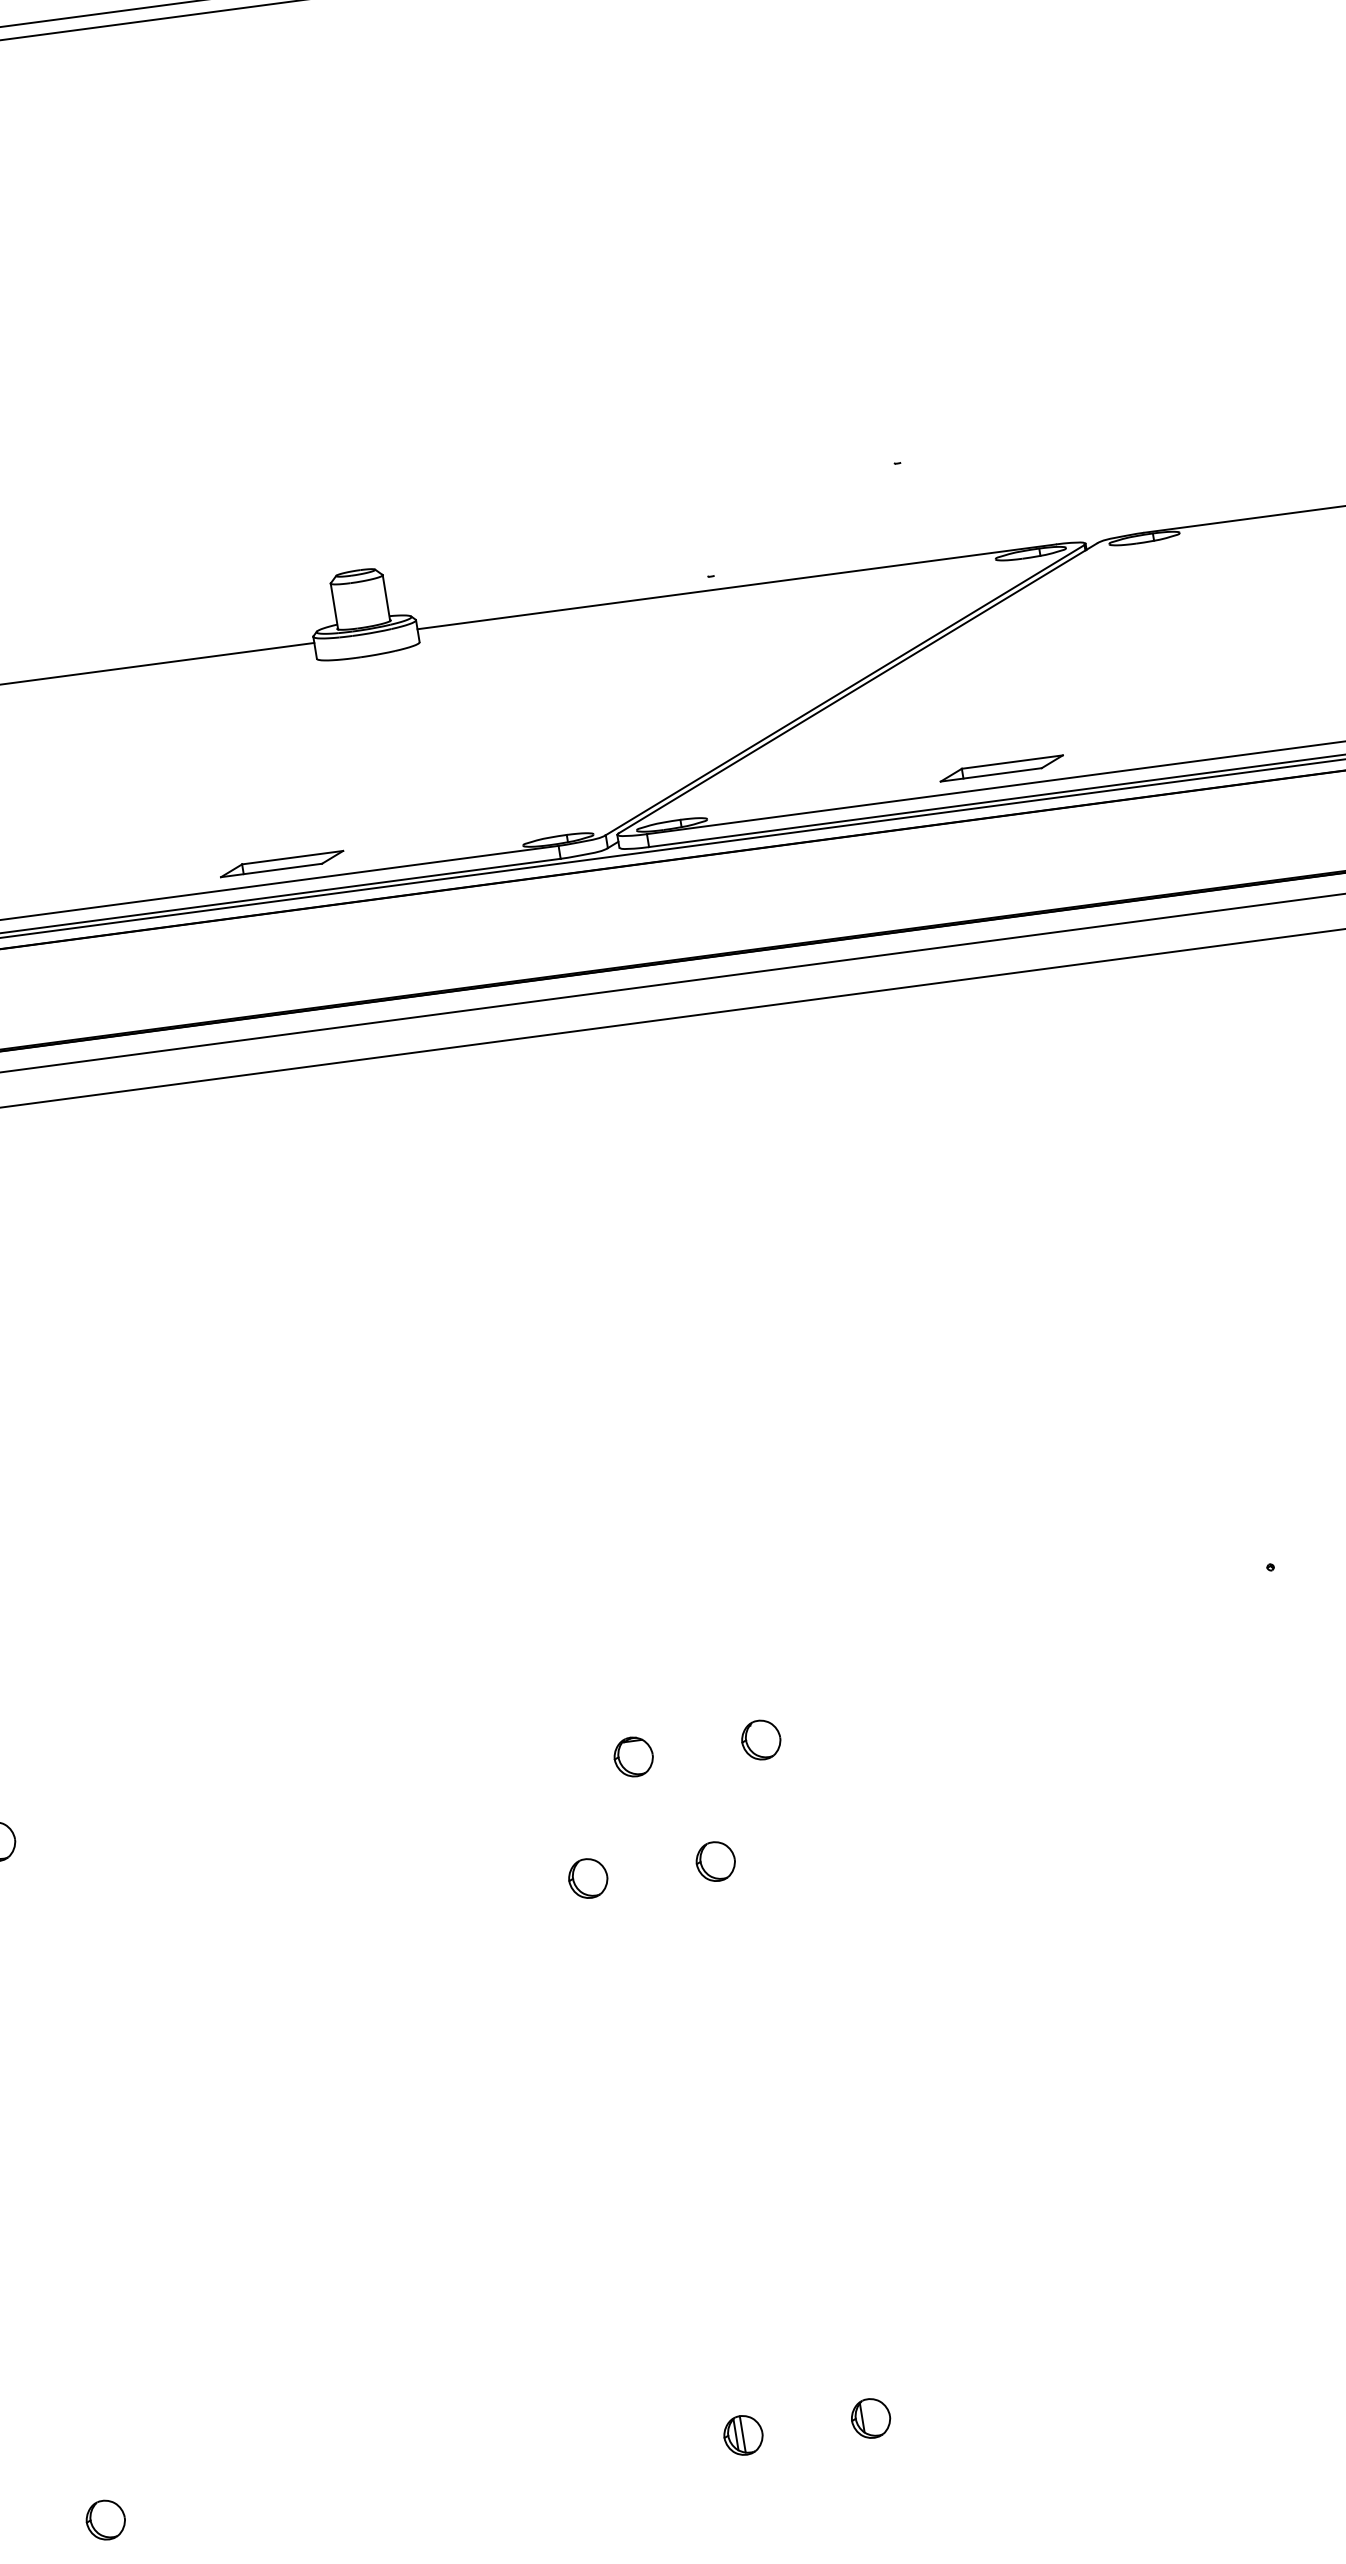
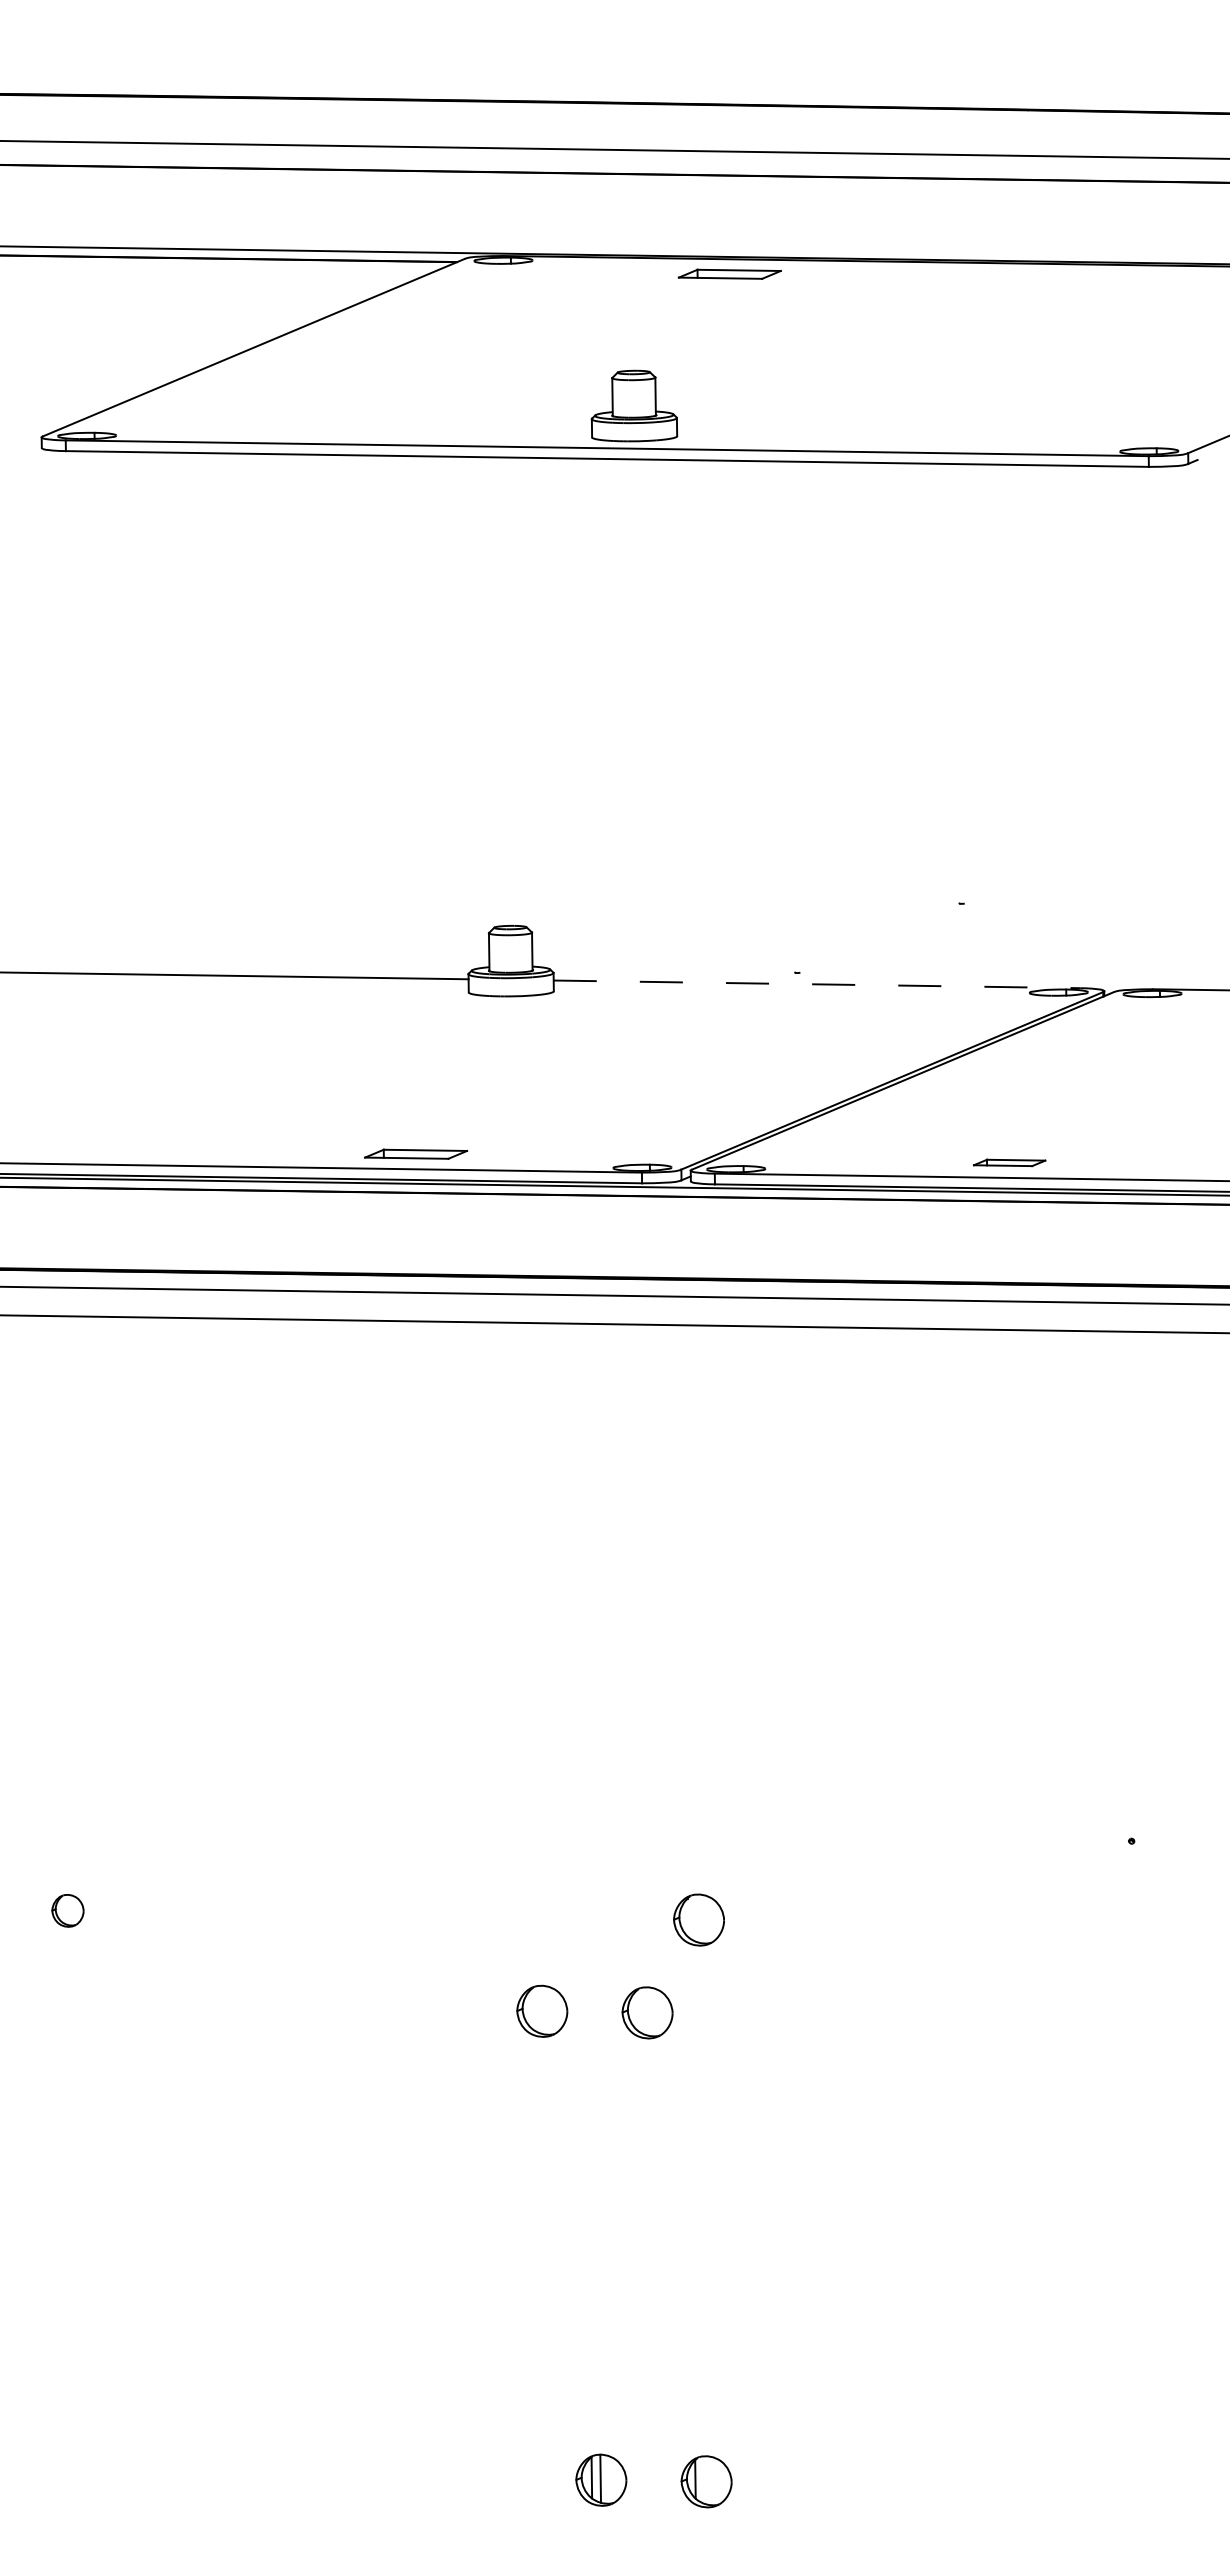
line: (737, 586) -> (817, 984), solid -> dashed
part: (1001, 767) -> (1009, 1162), size x0.7
part: (760, 1739) -> (698, 1919), size x1.6
part: (633, 1757) -> (593, 1918), removed
part: (715, 1861) -> (647, 2012), size x1.6
part: (588, 1878) -> (542, 2011), size x1.6
part: (870, 2418) -> (706, 2481), size x1.6
part: (743, 2435) -> (601, 2480), size x1.6
part: (105, 2519) -> (75, 2472), removed

